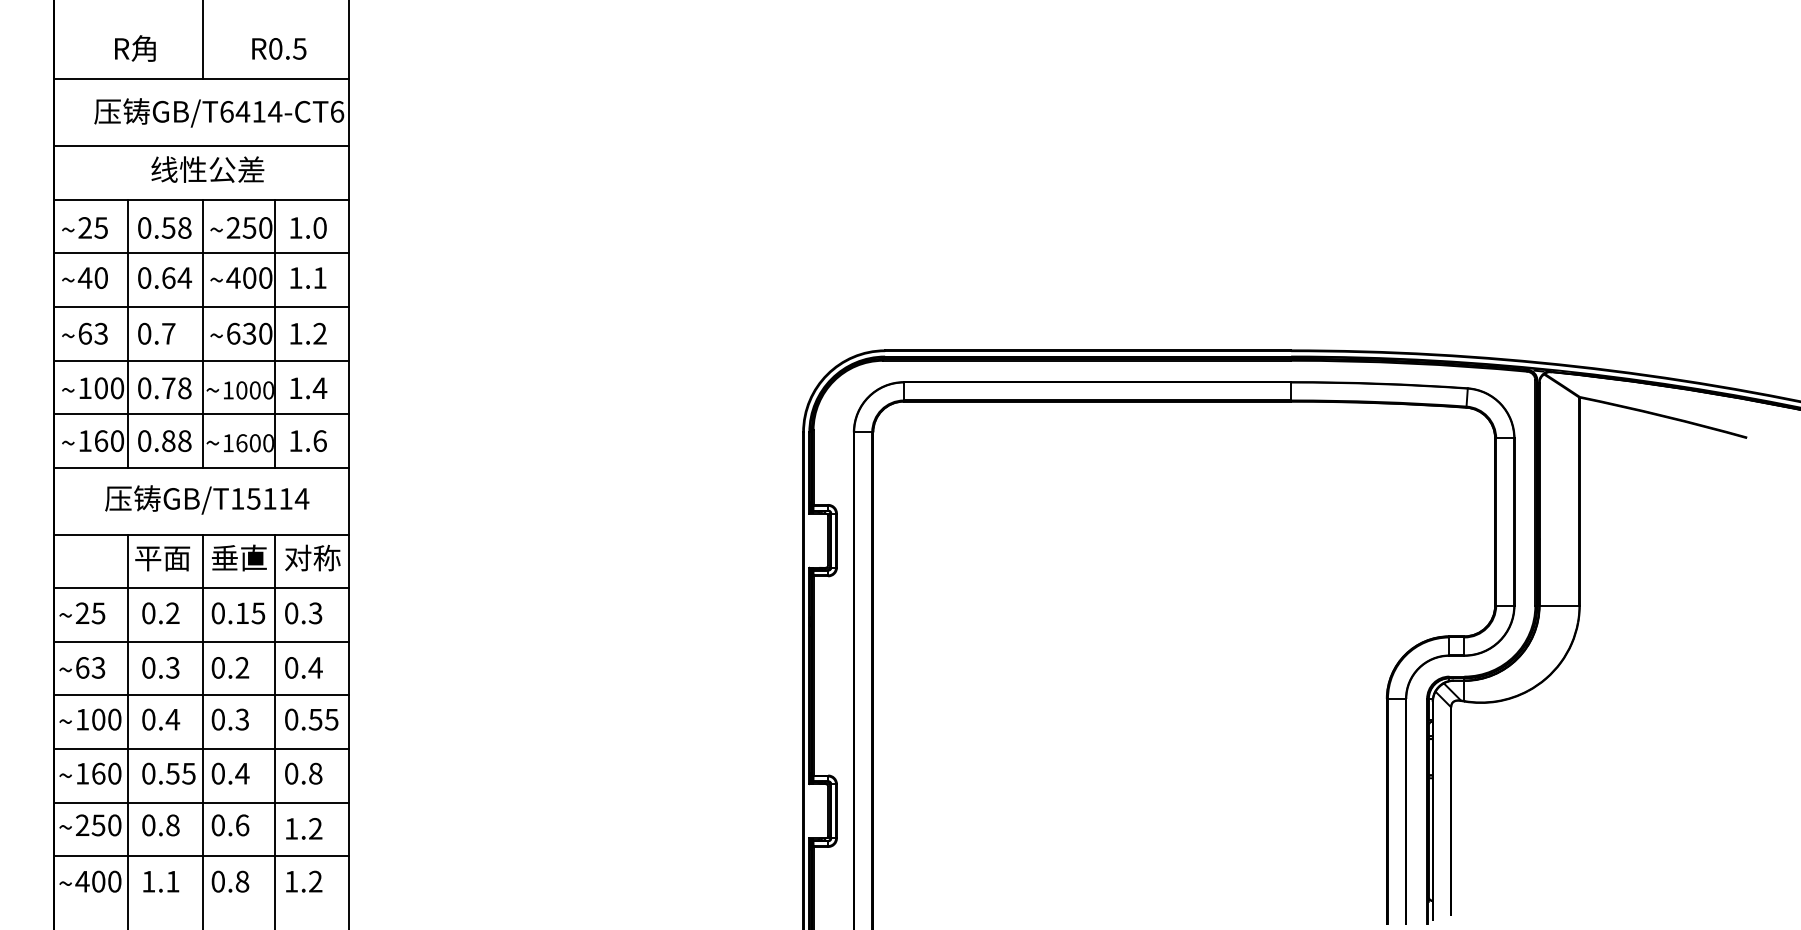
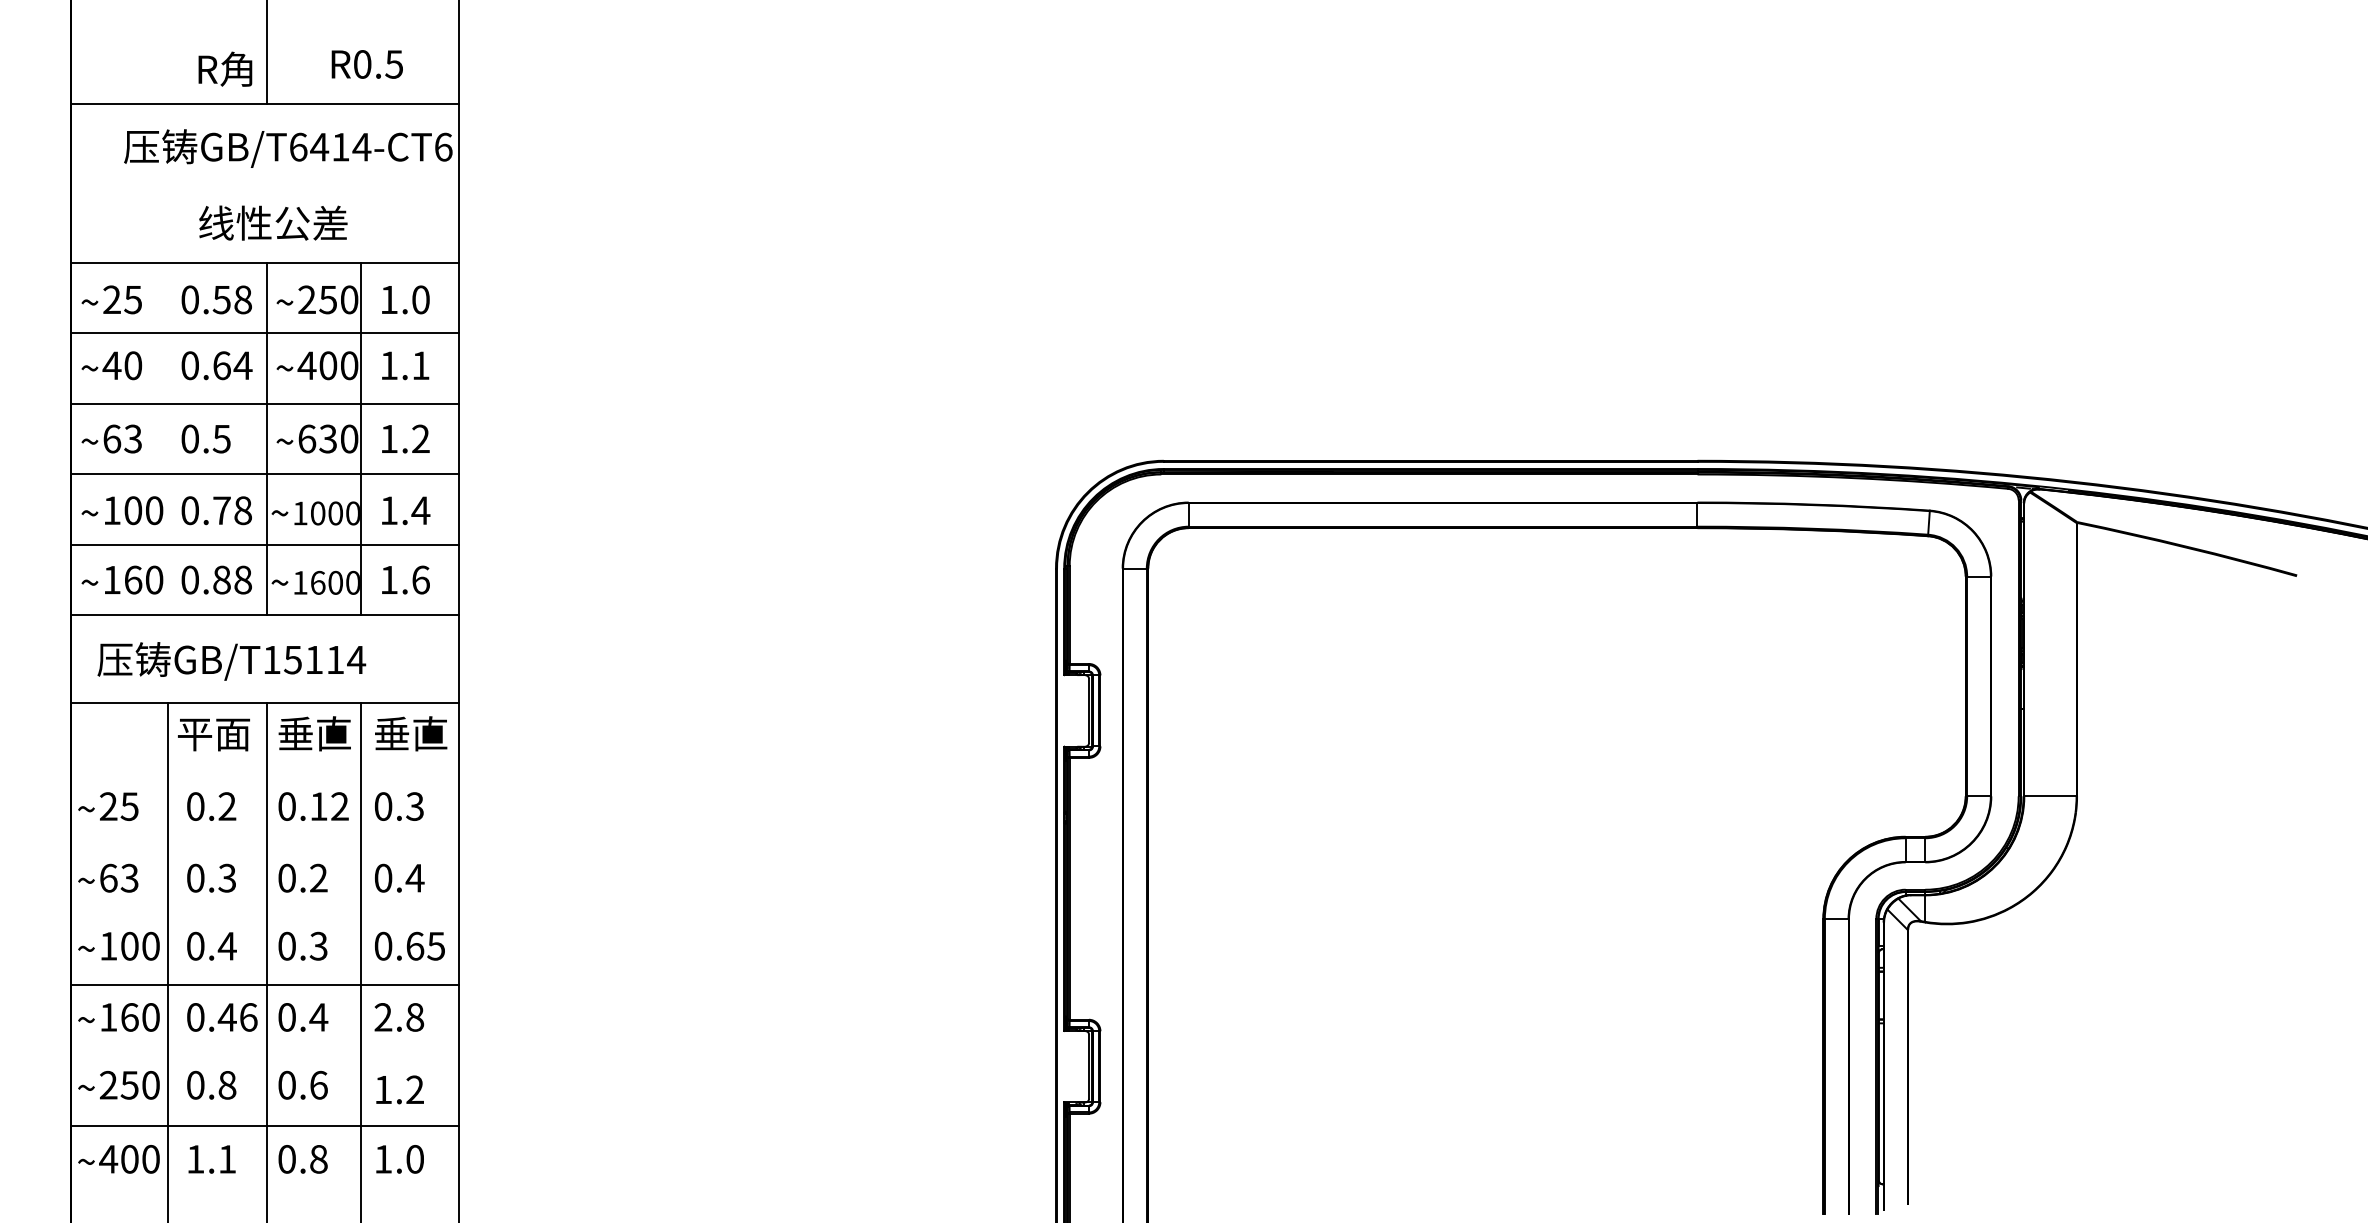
text: (135, 48) -> (225, 69), moved
line: (201, 146) -> (265, 192), removed
line: (127, 333) -> (167, 438), removed
text: (168, 333) -> (221, 438), 0.7 -> 0.5
text: (207, 499) -> (232, 660), moved
text: (312, 557) -> (410, 733), 对称 -> 垂直
line: (201, 588) -> (265, 773), removed
text: (258, 613) -> (339, 806), 0.15 -> 0.12
line: (201, 641) -> (265, 843), removed
line: (201, 695) -> (265, 914), removed
text: (315, 719) -> (414, 946), 0.55 -> 0.65
text: (180, 773) -> (237, 1017), 0.55 -> 0.46
text: (291, 773) -> (383, 1017), 0.8 -> 2.8
line: (201, 802) -> (265, 1055), removed
text: (315, 881) -> (414, 1159), 1.2 -> 1.0

